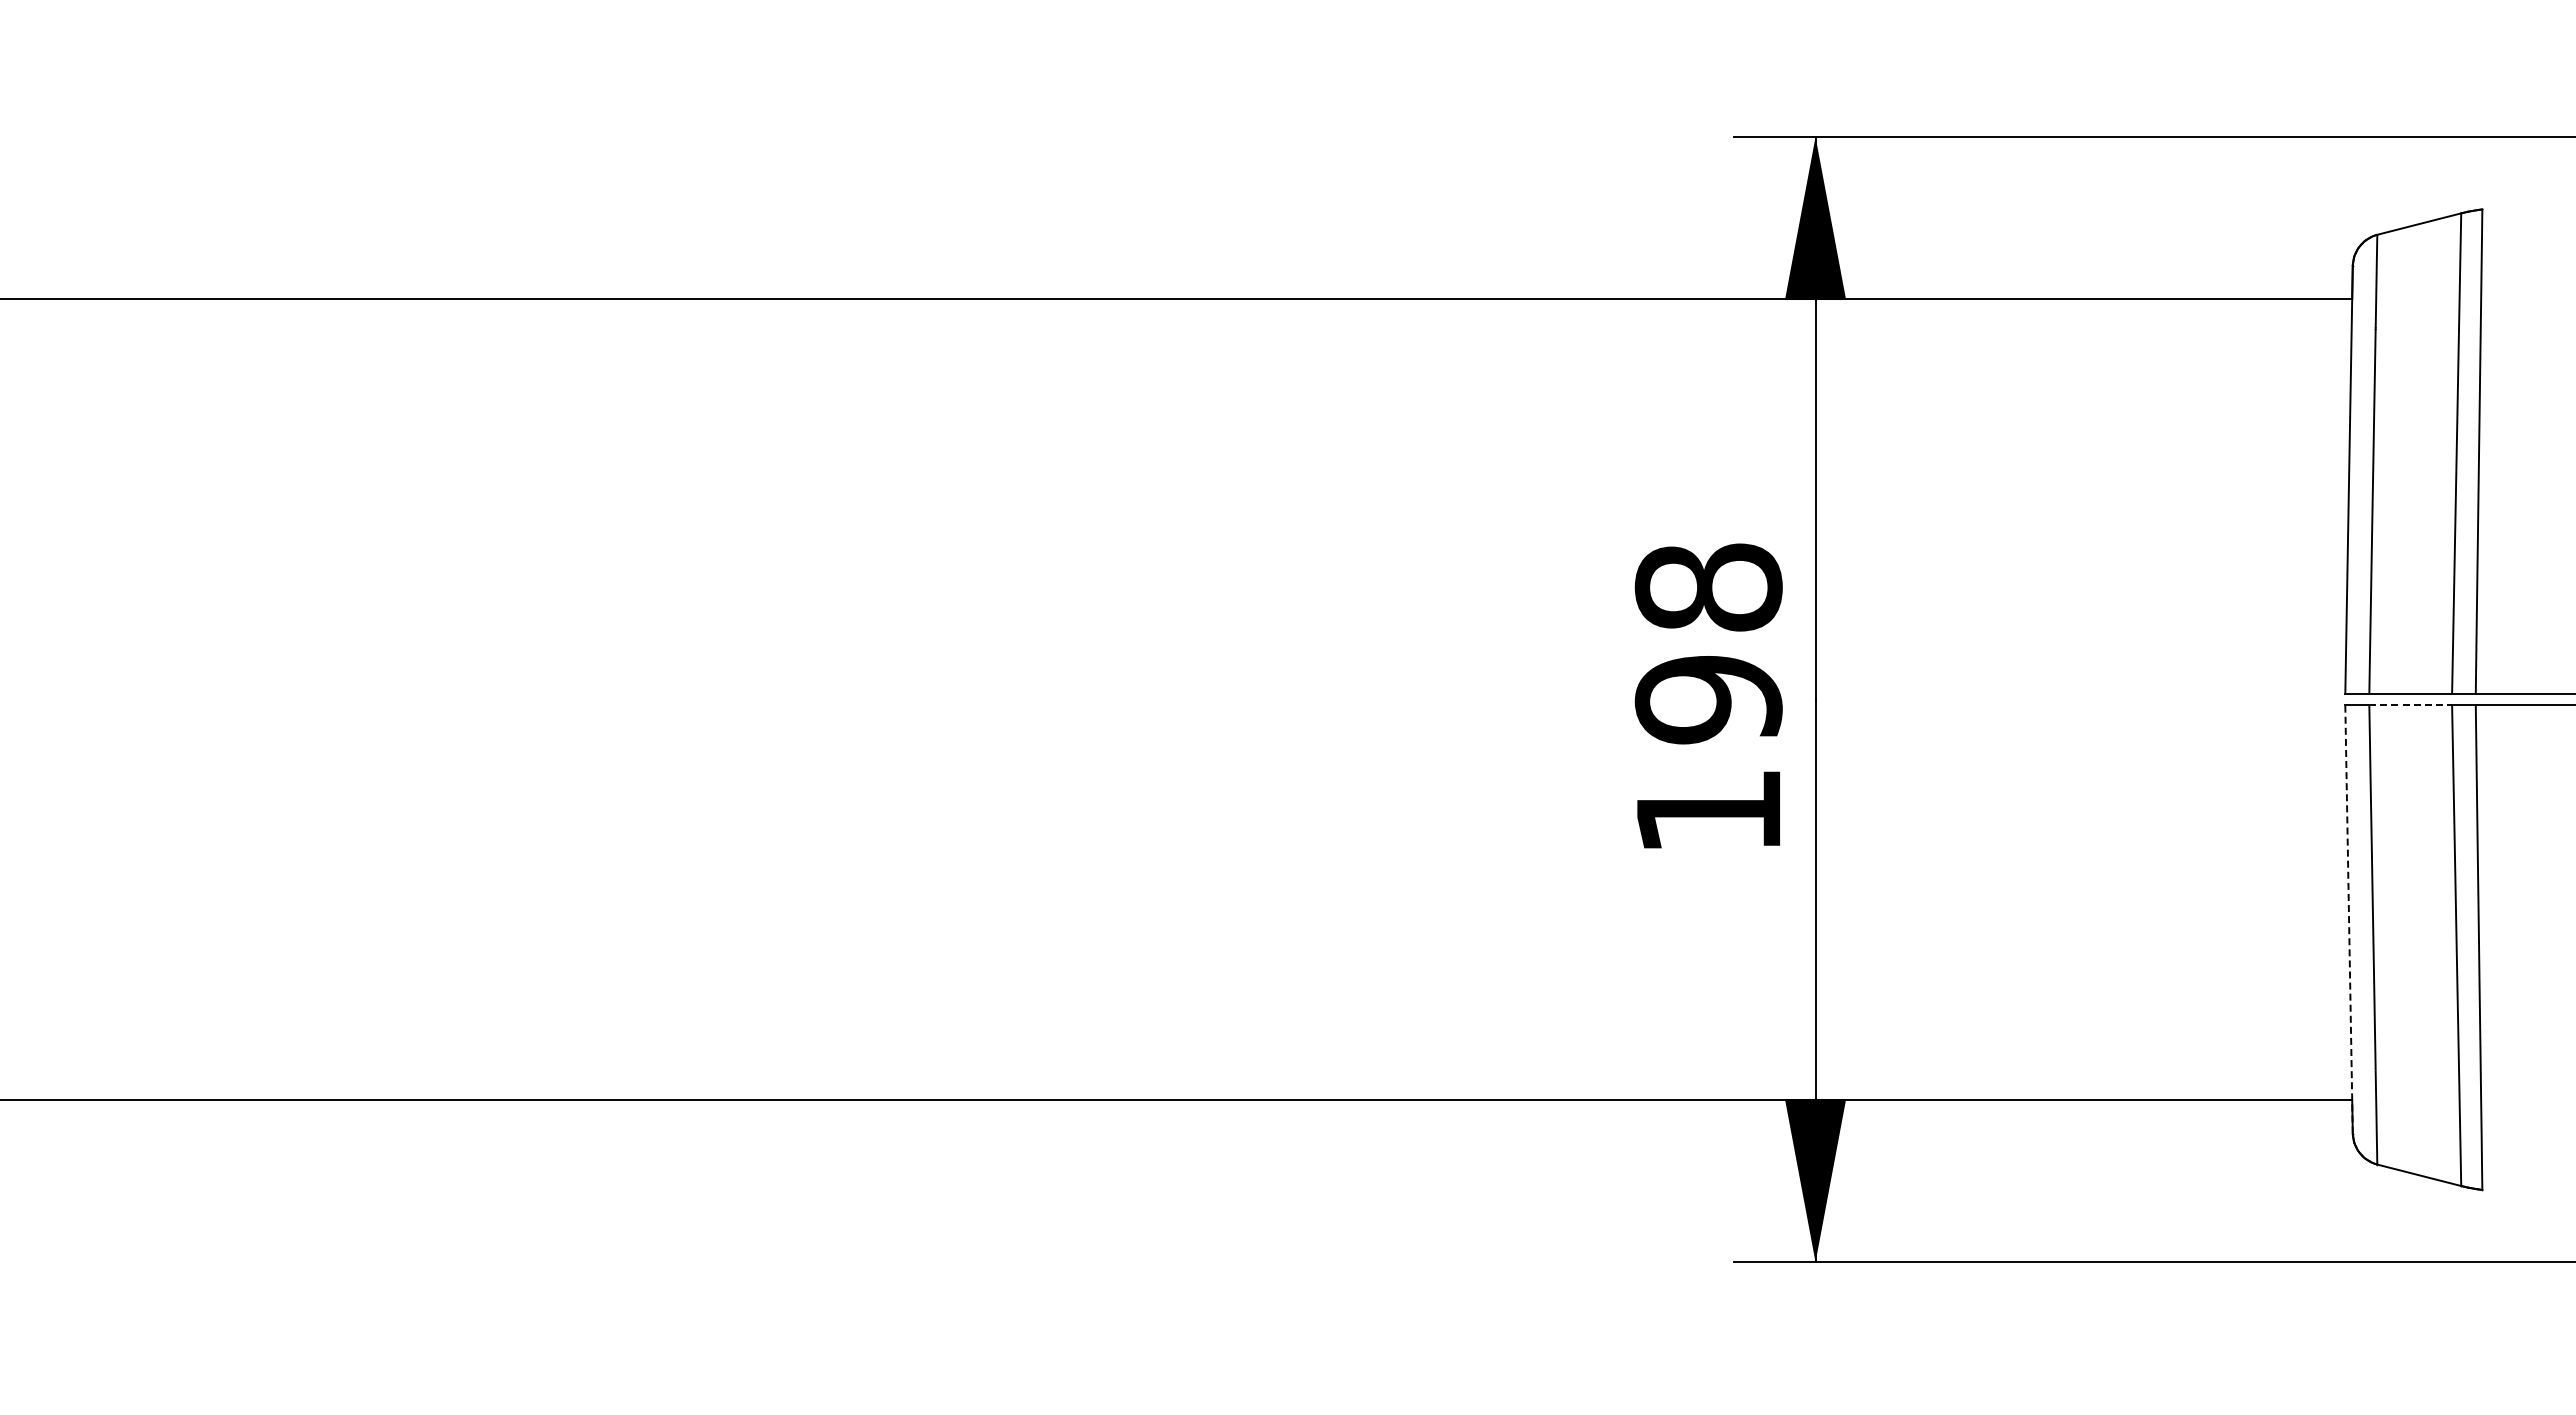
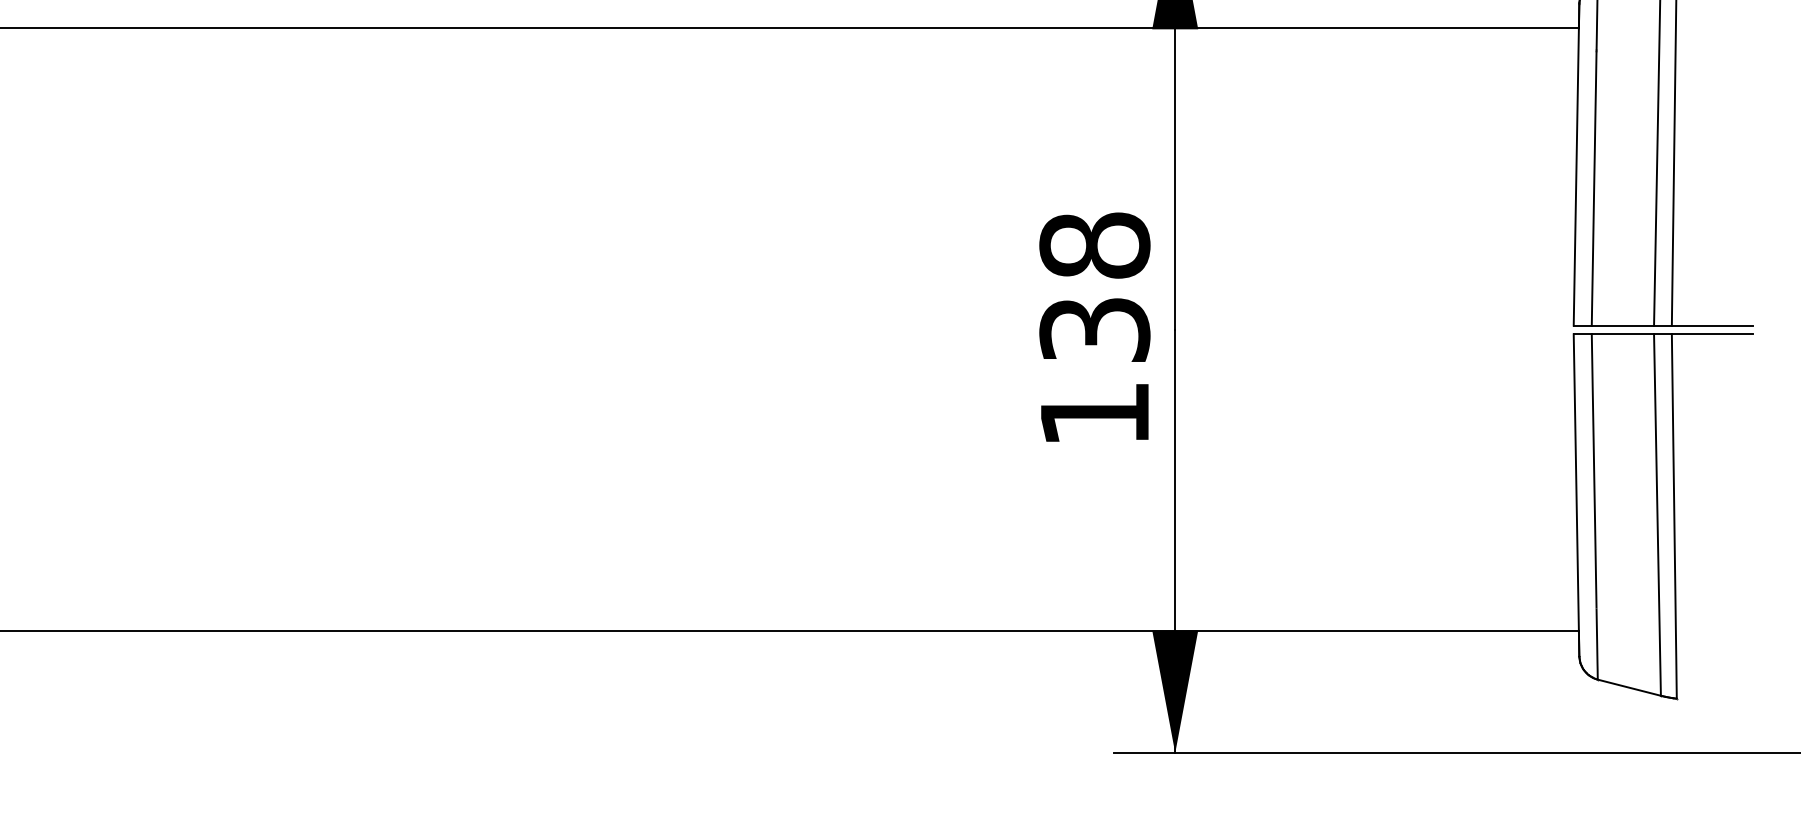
text: (1708, 700) -> (1094, 330), 198 -> 138
line: (2411, 705) -> (1623, 334), dashed -> solid
line: (2349, 918) -> (1576, 494), dashed -> solid

